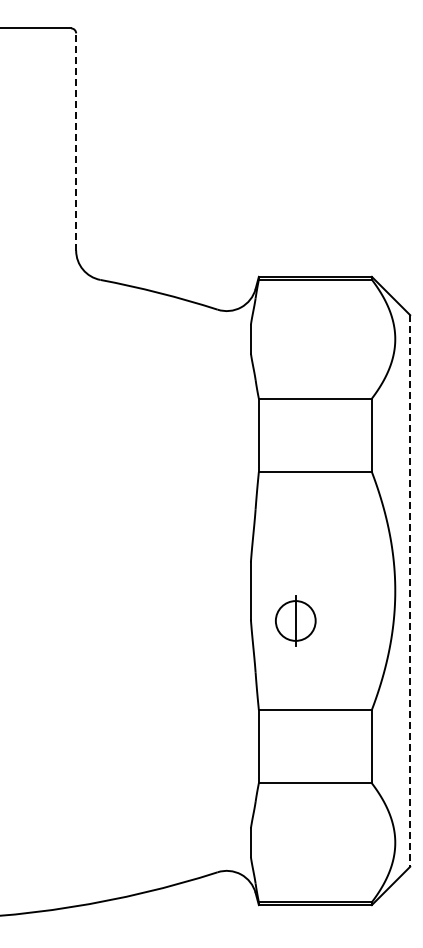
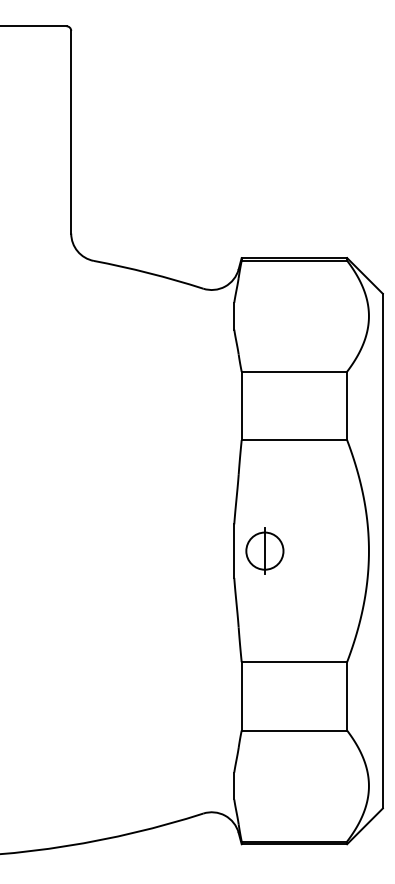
line: (76, 142) -> (71, 132), dashed -> solid
line: (410, 590) -> (383, 550), dashed -> solid
part: (295, 620) -> (264, 550), moved

